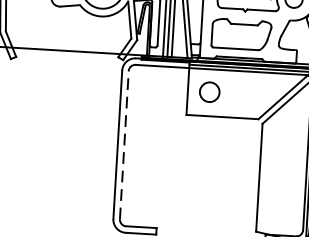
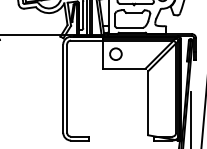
line: (124, 144) -> (67, 88), dashed -> solid

